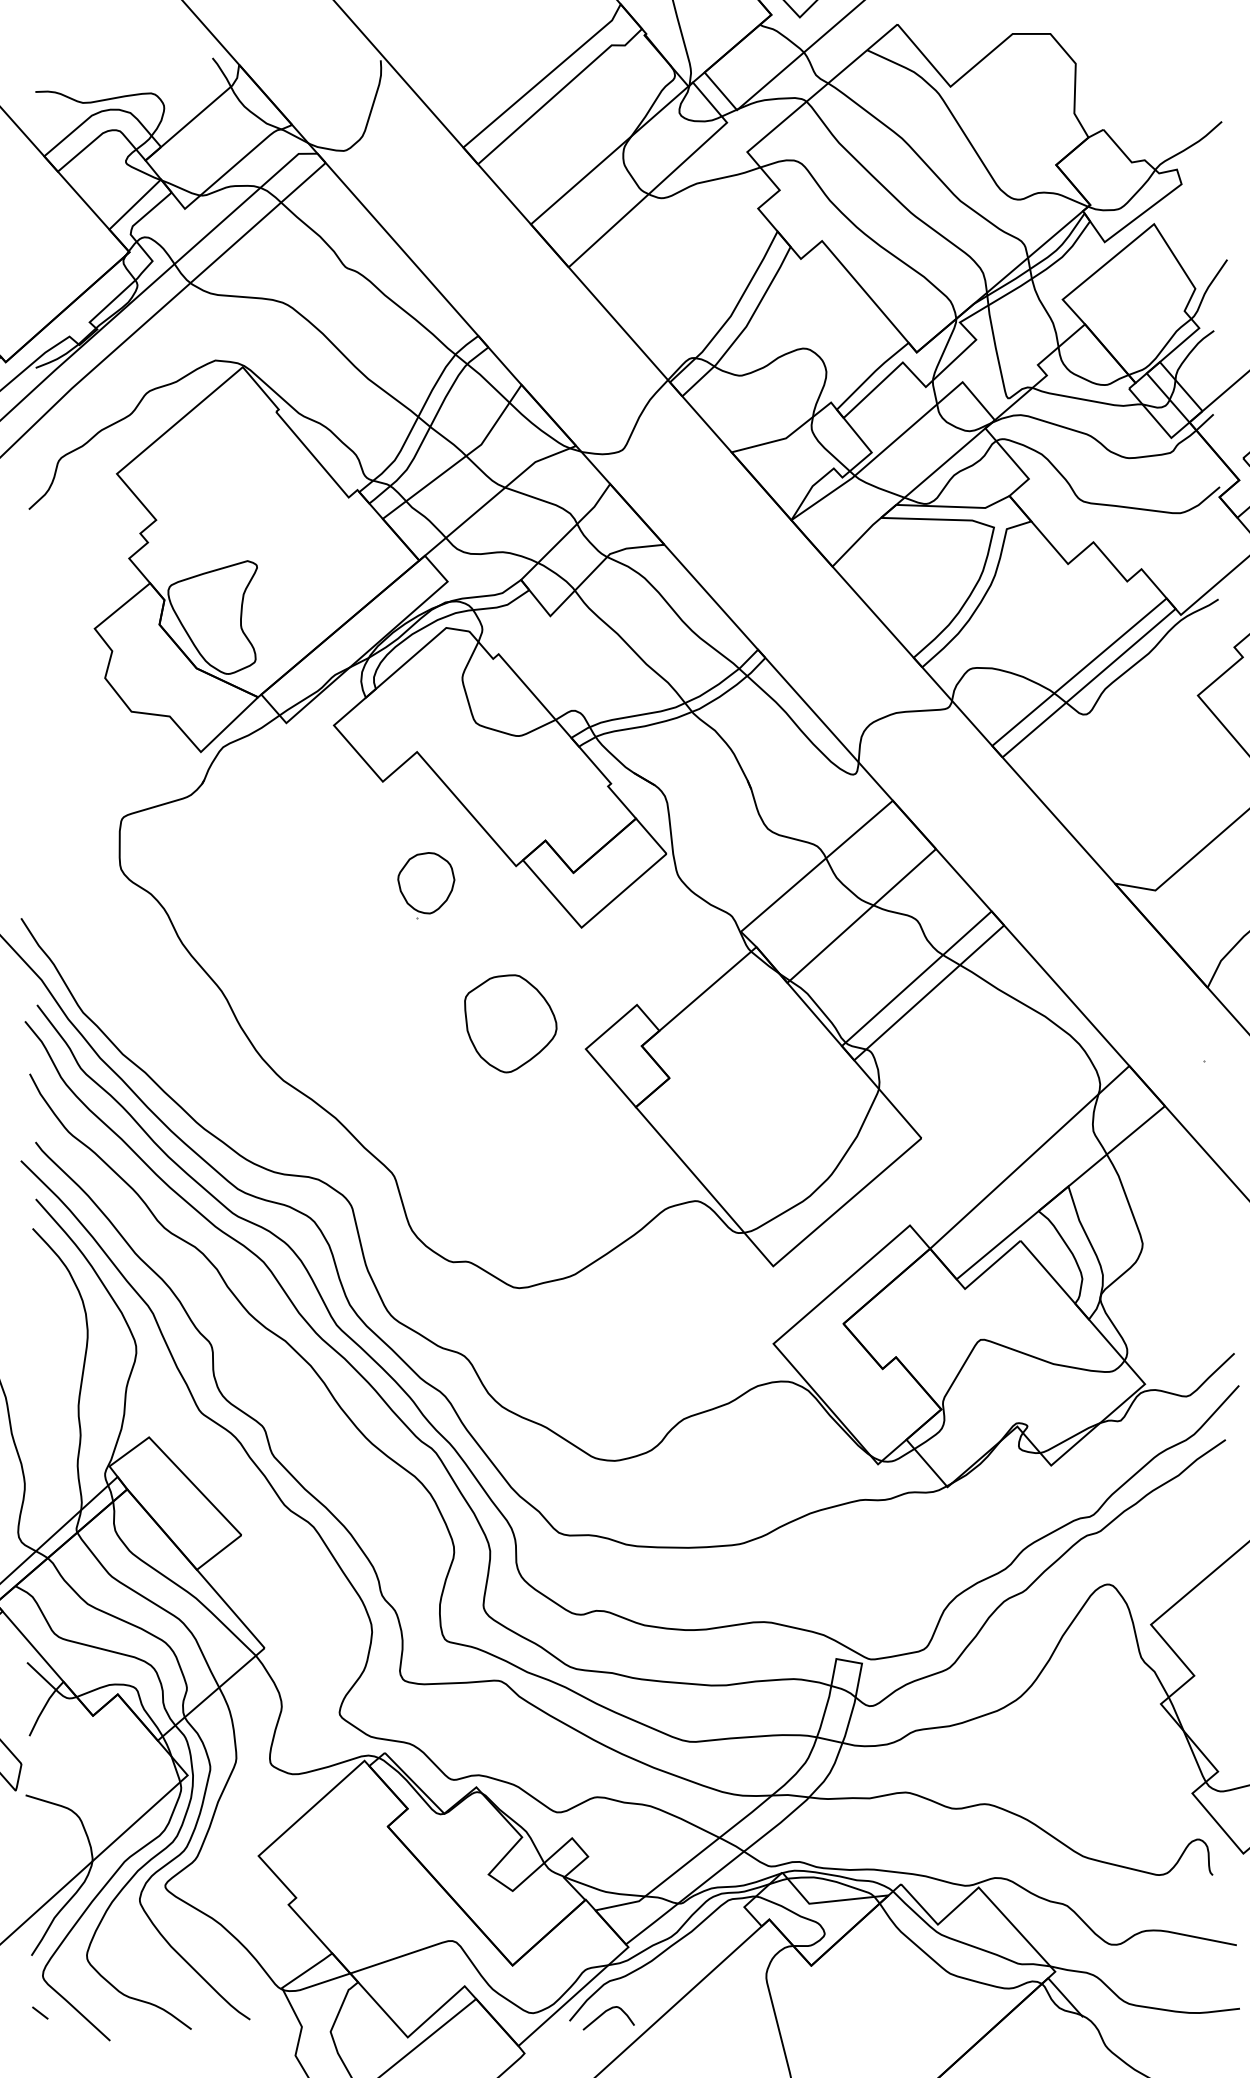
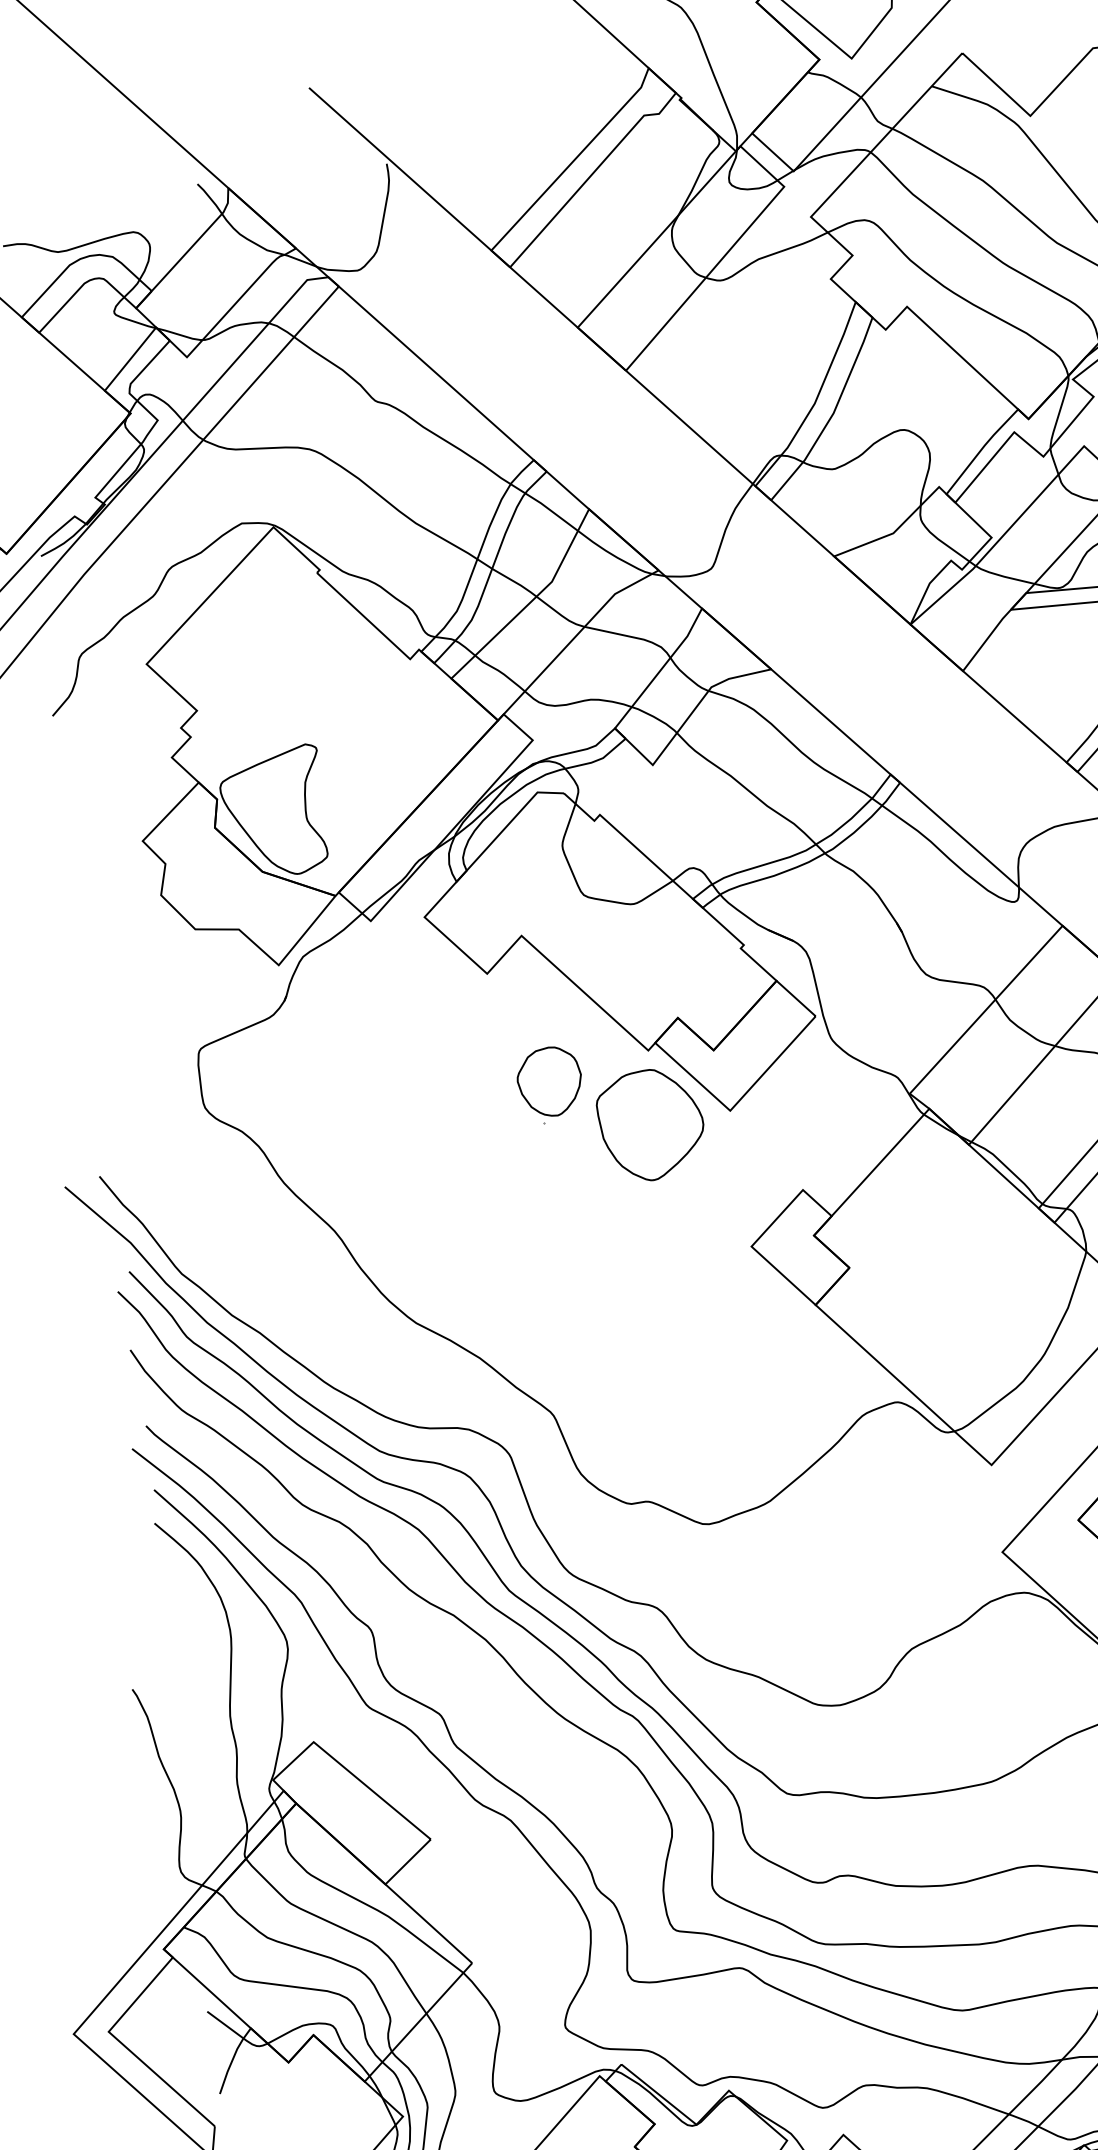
part: (510, 1023) -> (650, 1124), moved

